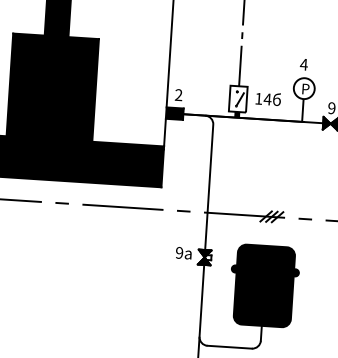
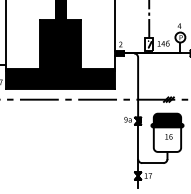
fill: (263, 299) -> (167, 139), removed

